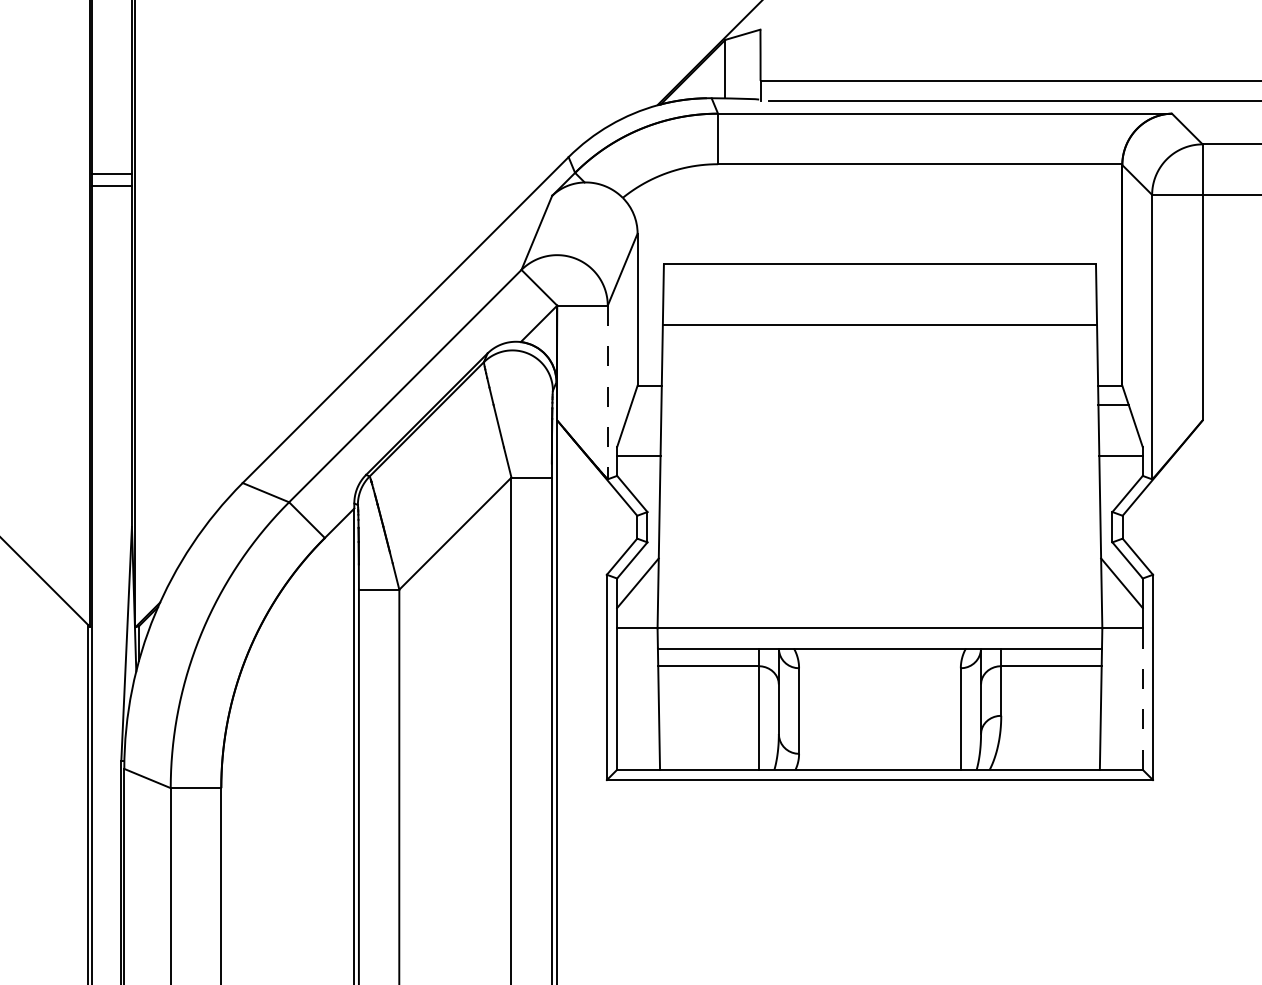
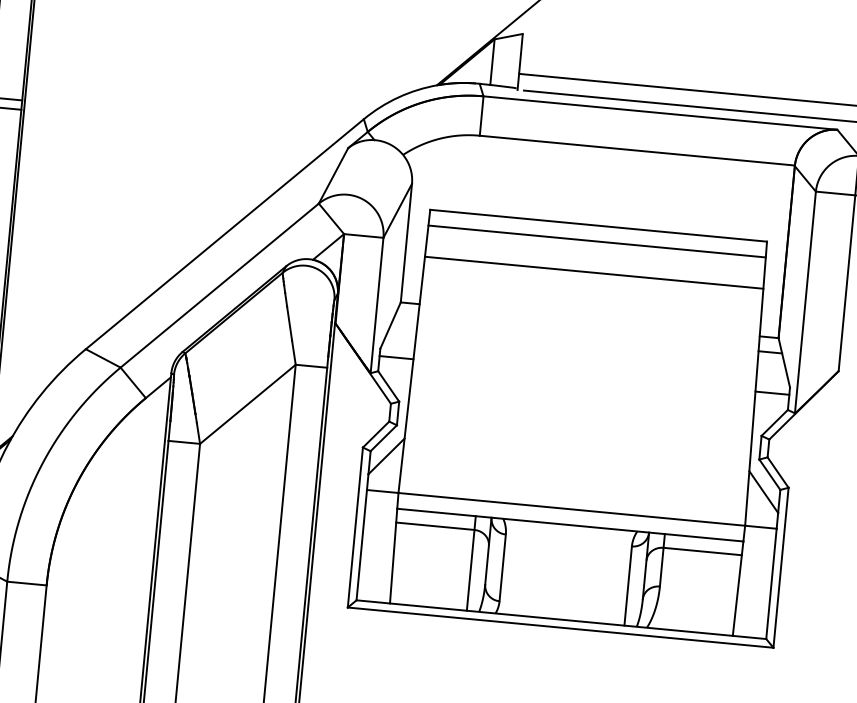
line: (879, 284) -> (596, 241), added
line: (607, 392) -> (376, 305), dashed -> solid
line: (1142, 699) -> (771, 584), dashed -> solid

